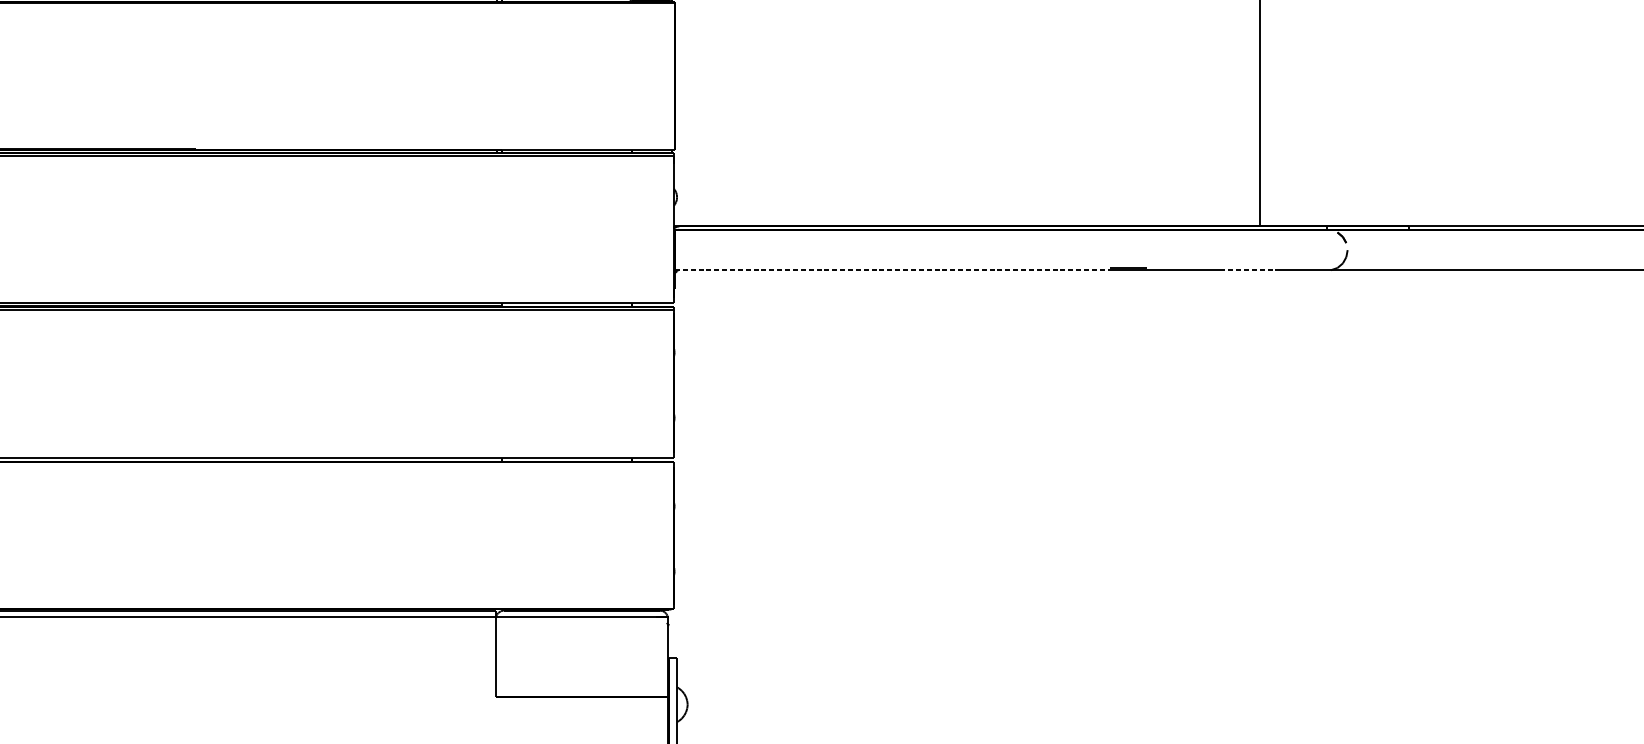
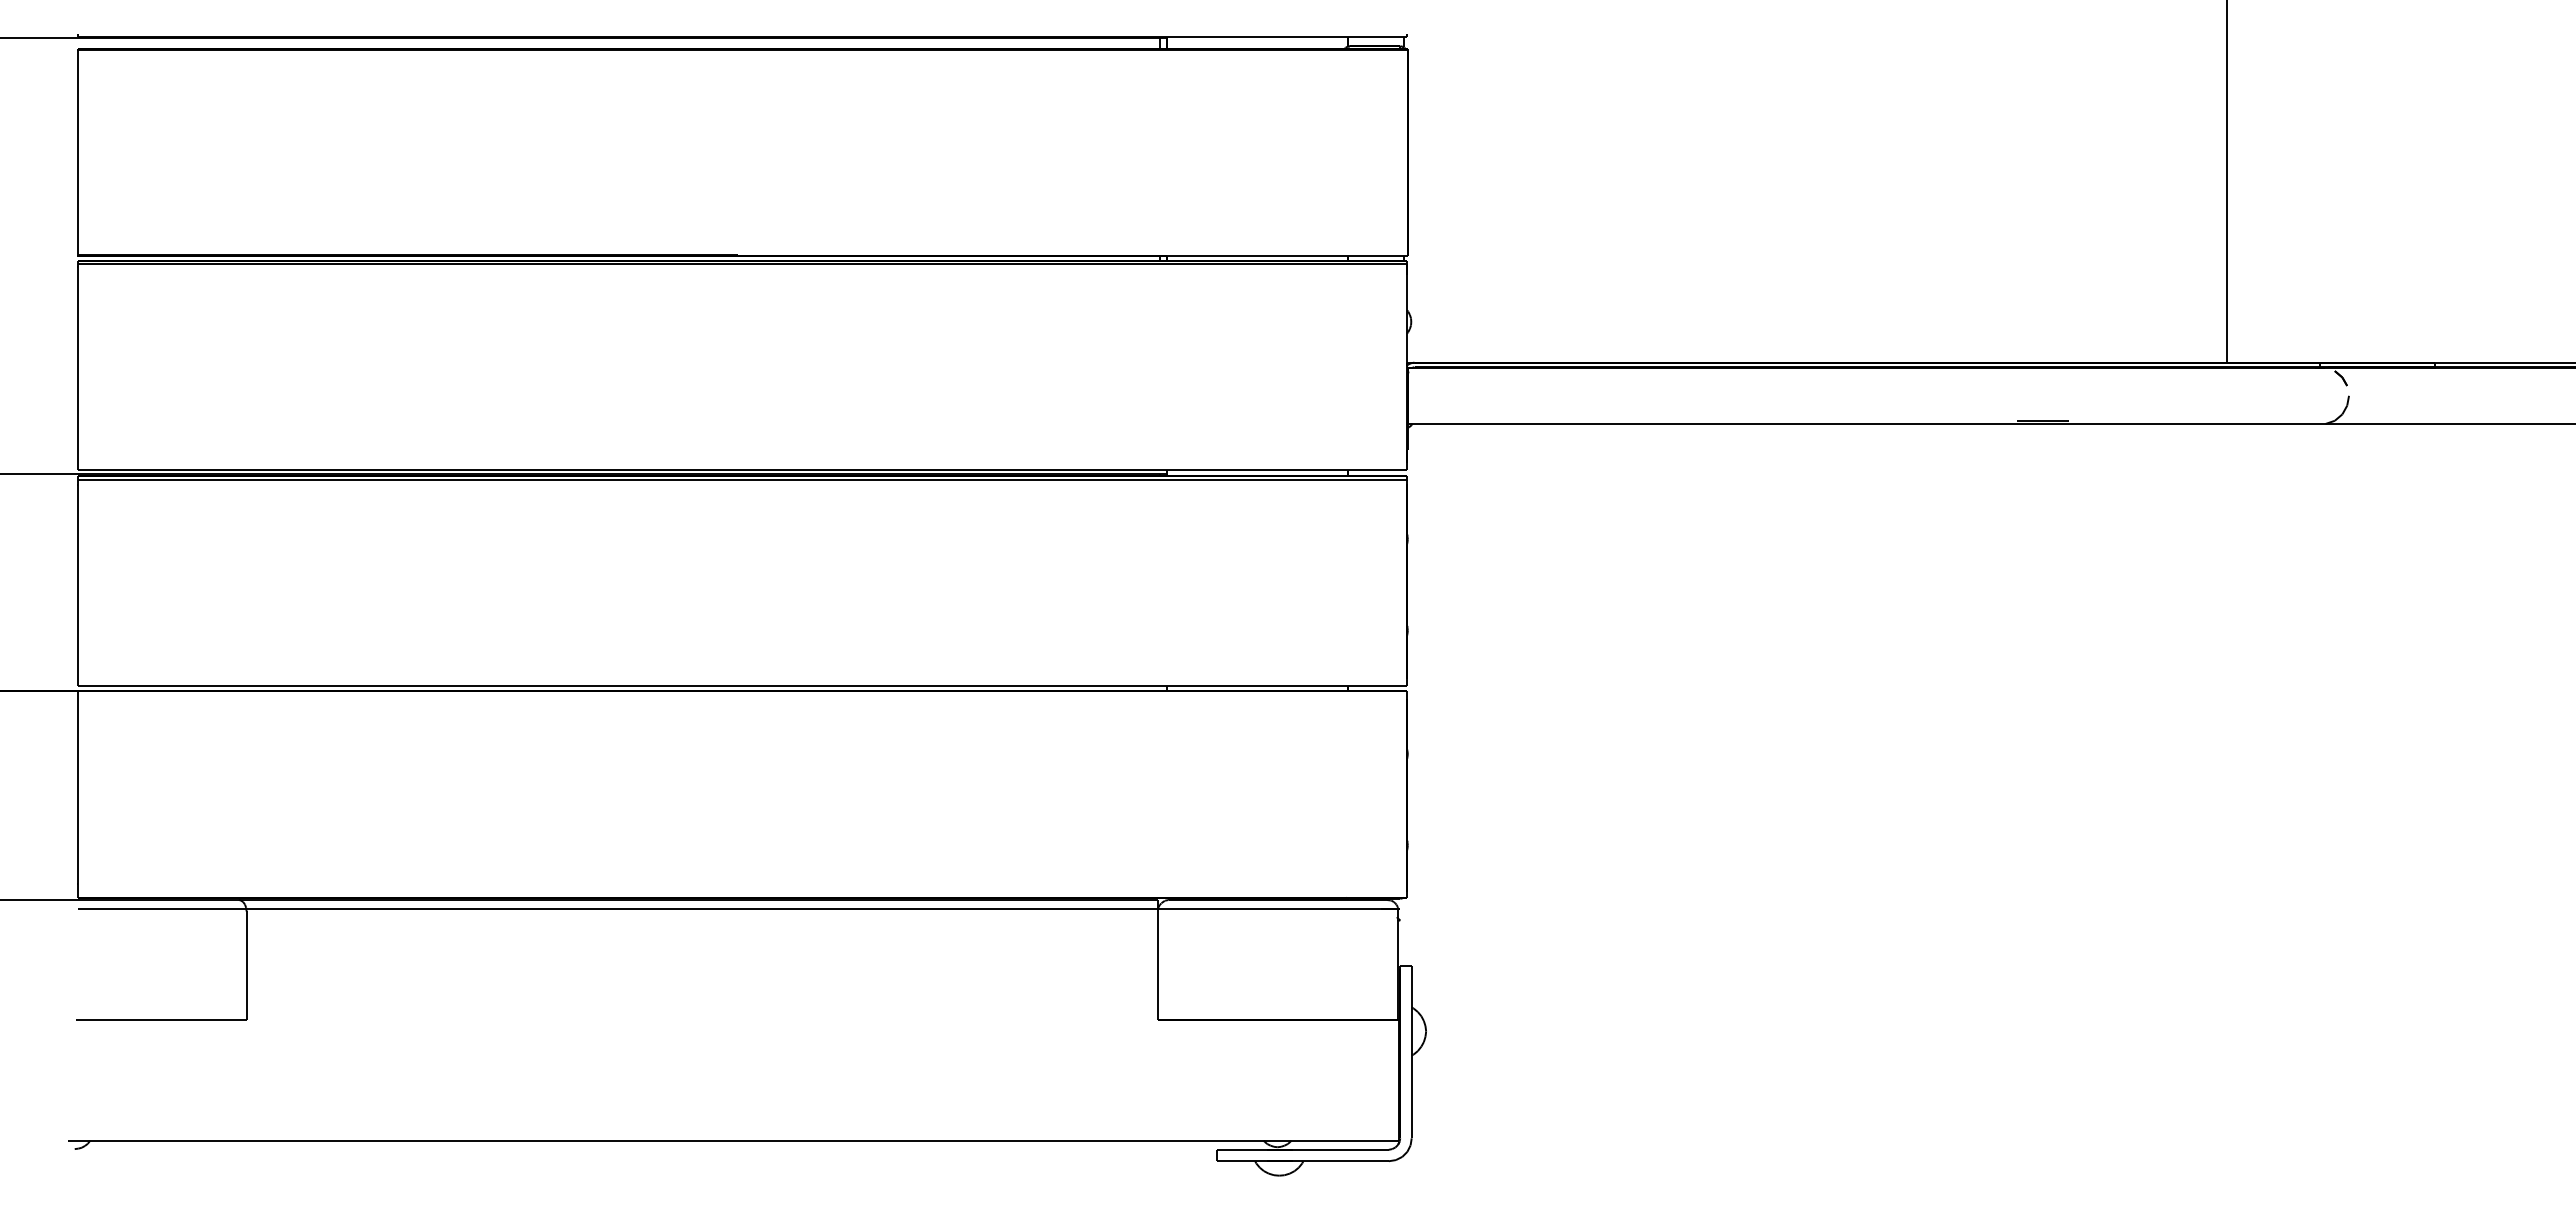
line: (893, 270) -> (1713, 424), dashed -> solid
line: (1250, 270) -> (2212, 424), dashed -> solid

